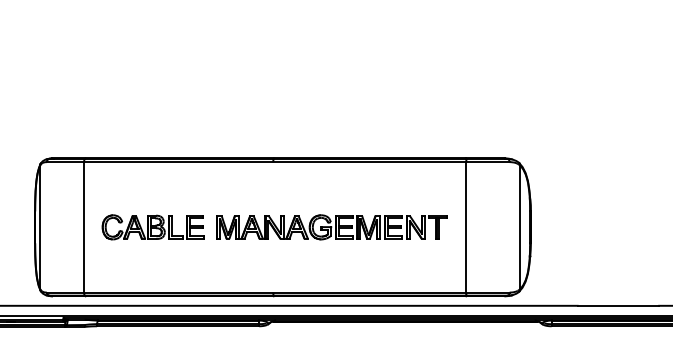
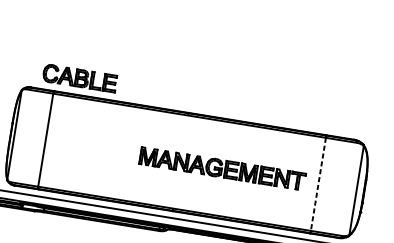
part: (152, 227) -> (79, 78), moved
line: (466, 227) -> (318, 184), solid -> dashed

